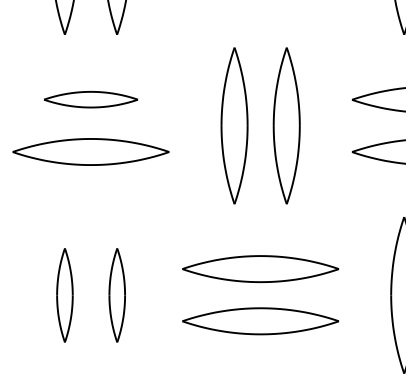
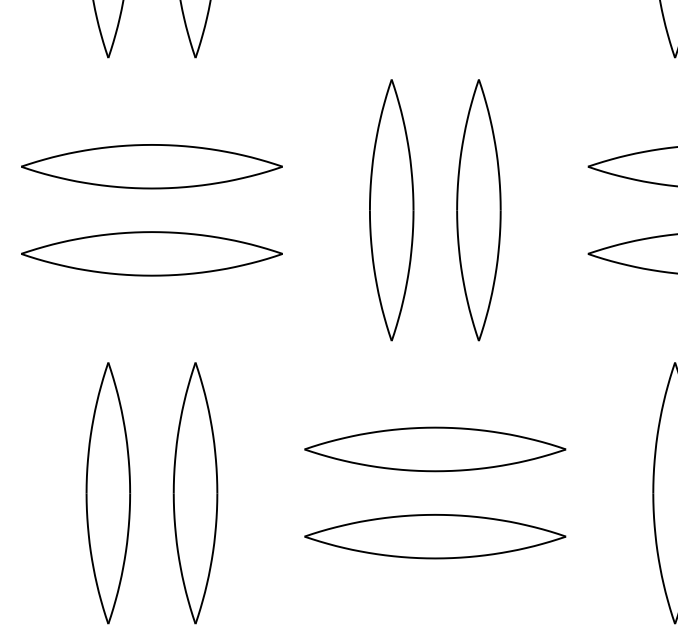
part: (90, 99) -> (151, 166), size x1.67
part: (64, 295) -> (107, 493), size x1.67
part: (117, 295) -> (196, 493), size x1.67

